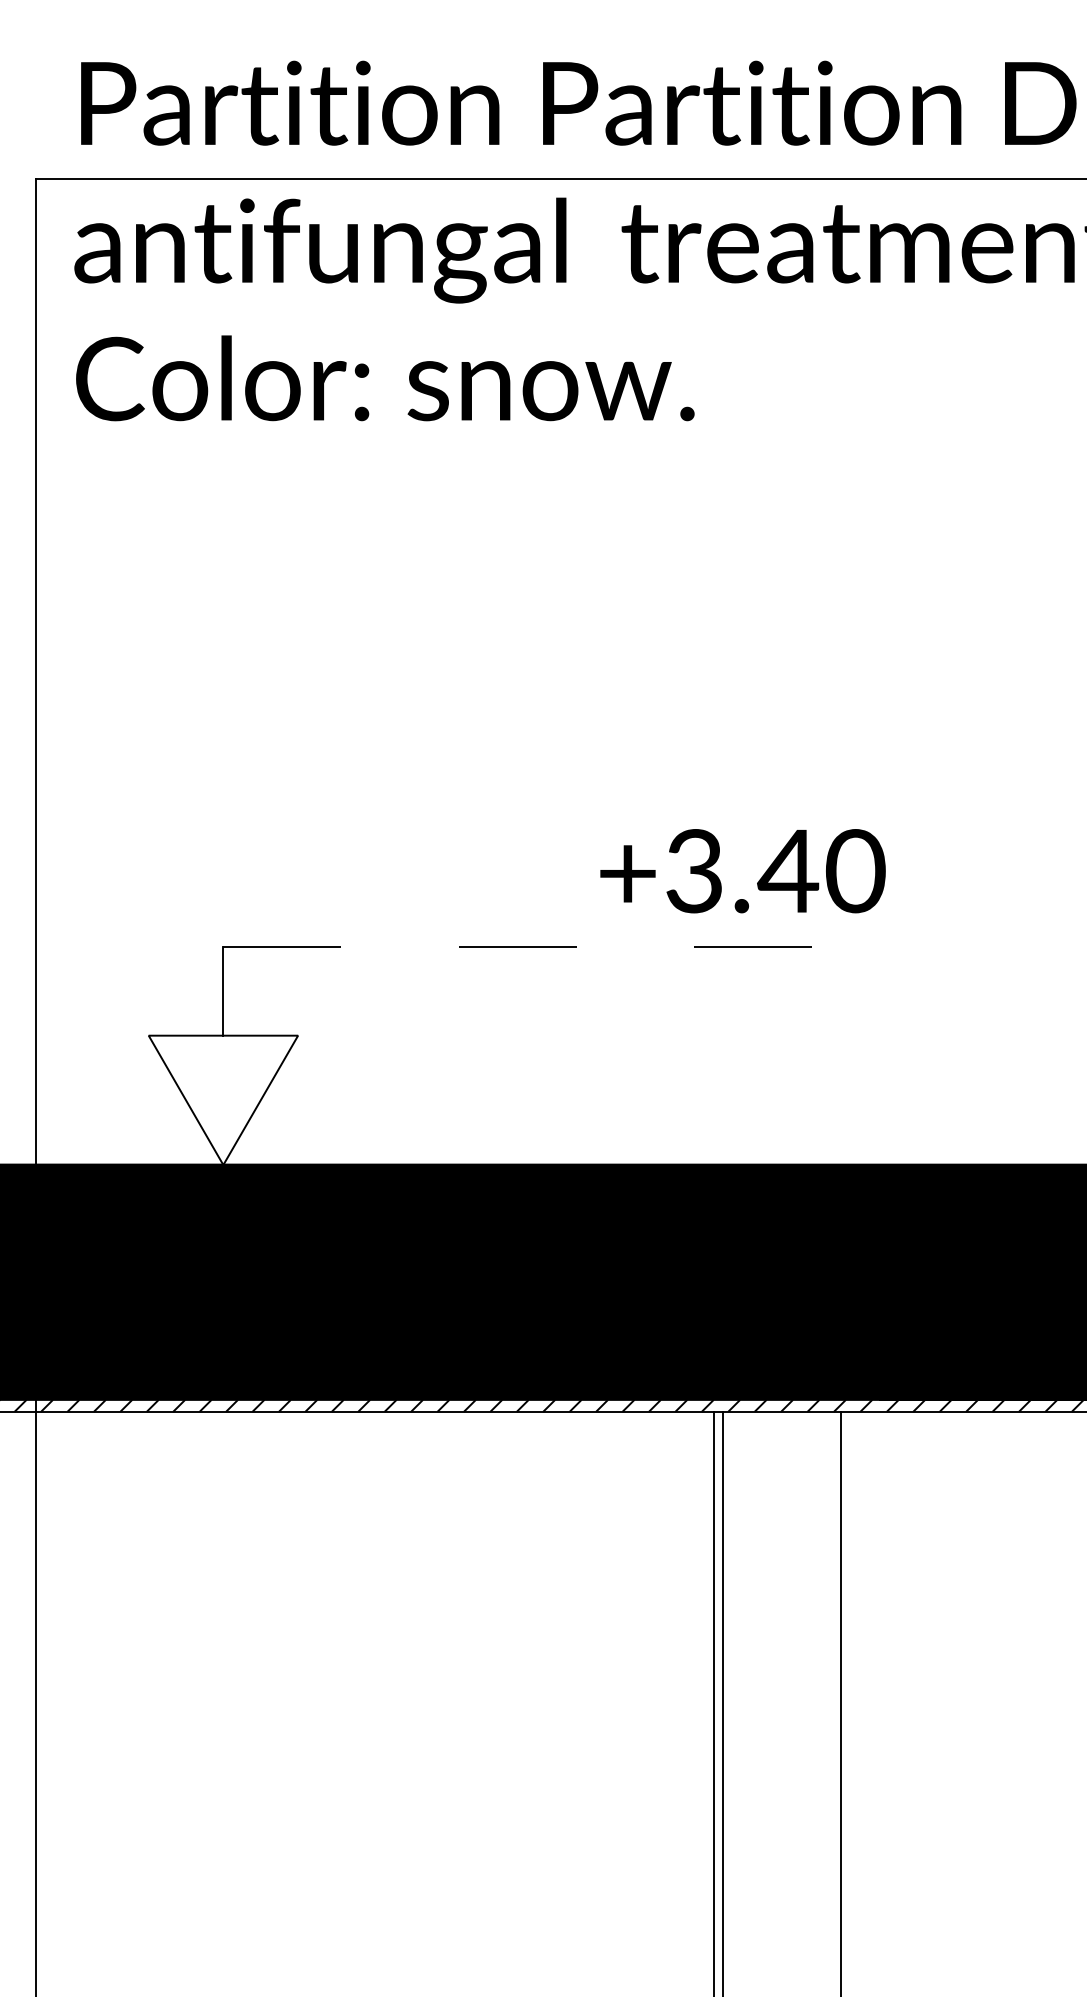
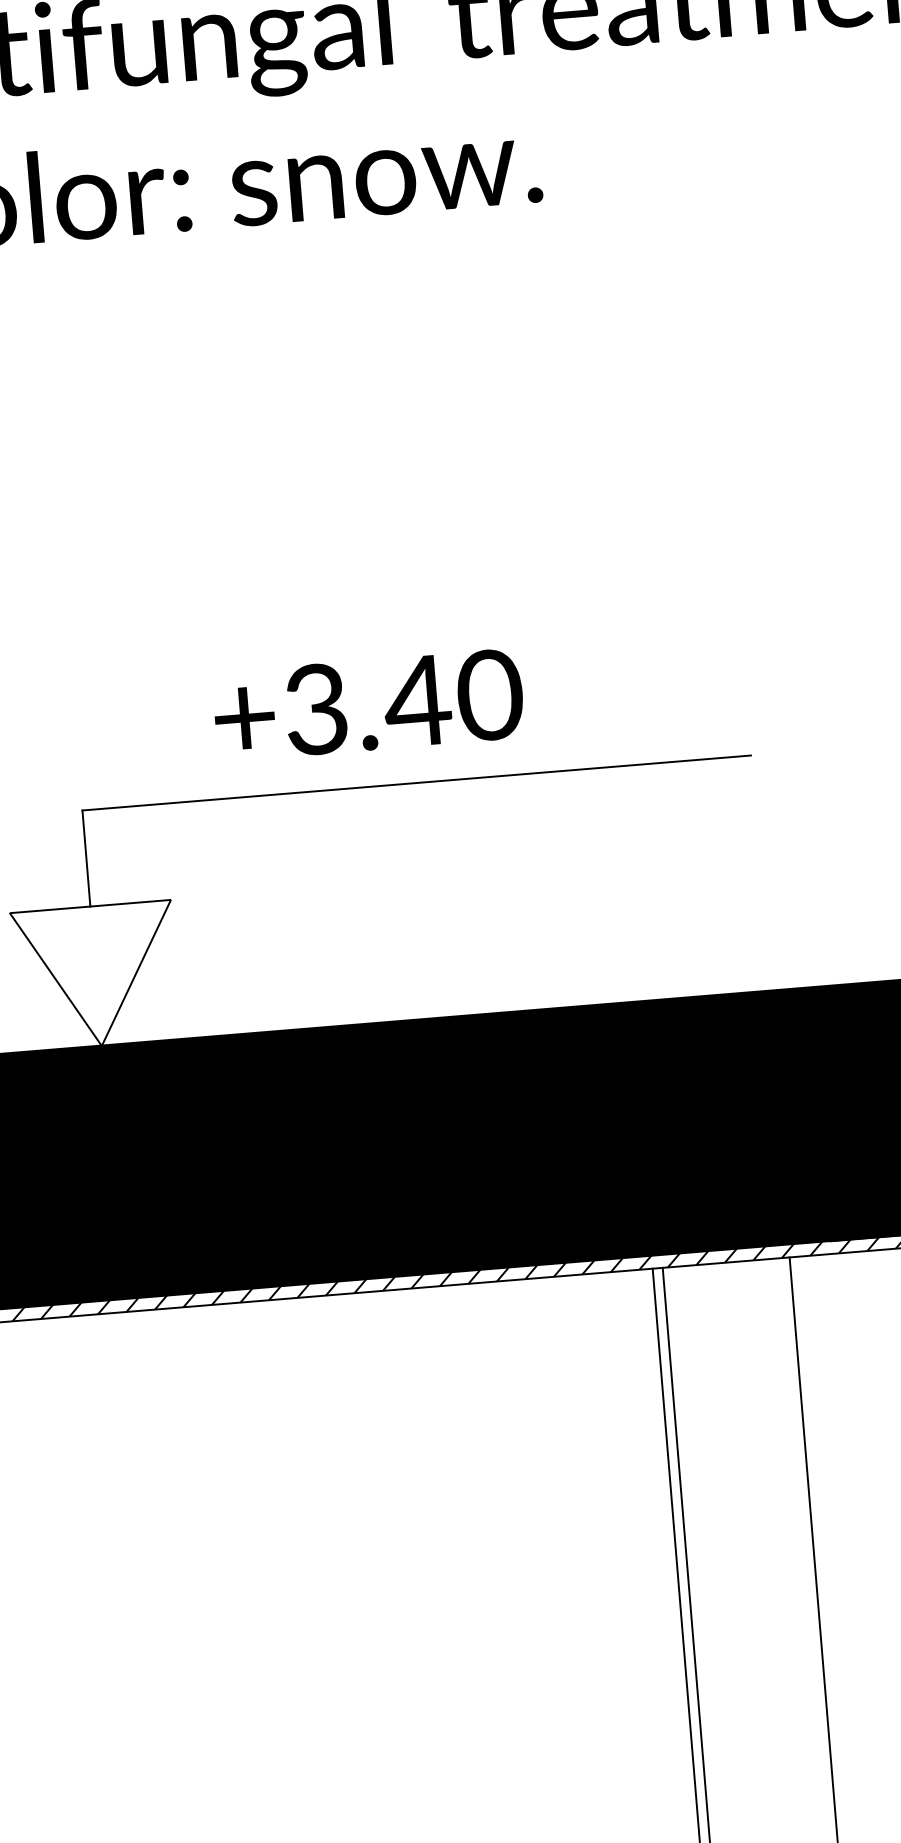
text: (742, 871) -> (368, 705), moved
line: (533, 946) -> (416, 782), dashed -> solid

